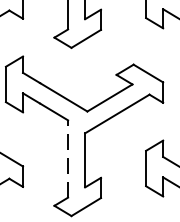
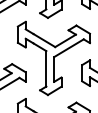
line: (68, 158) -> (46, 68), dashed -> solid

